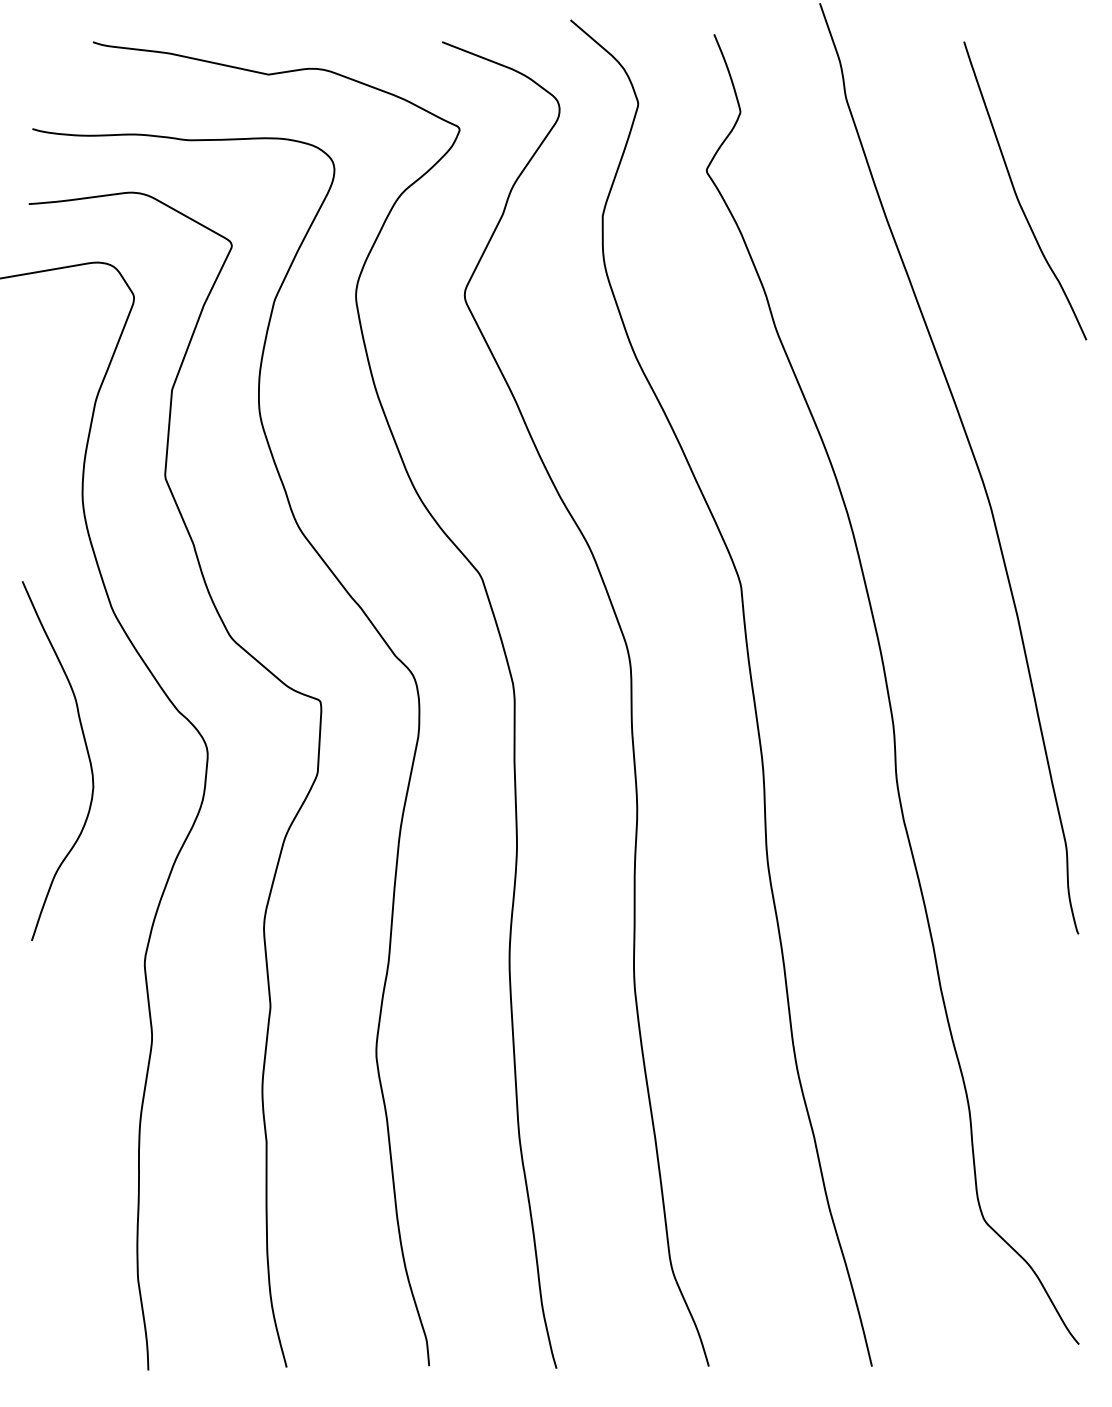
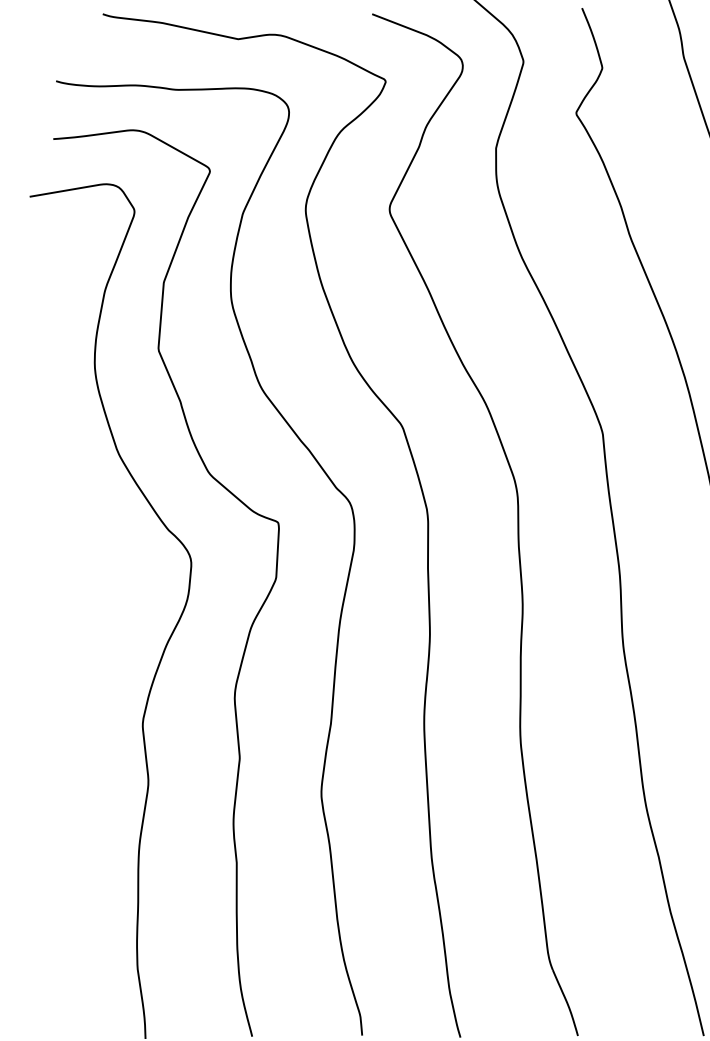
curve: (86, 751) -> (97, 561), removed

